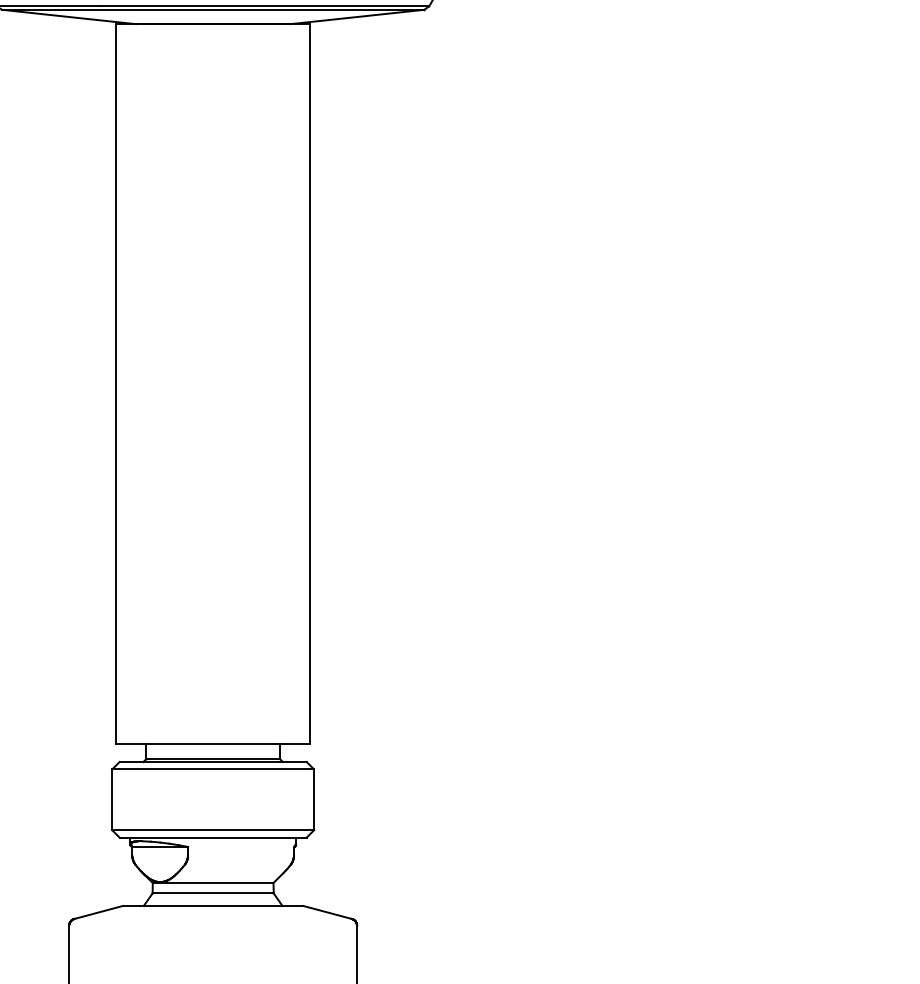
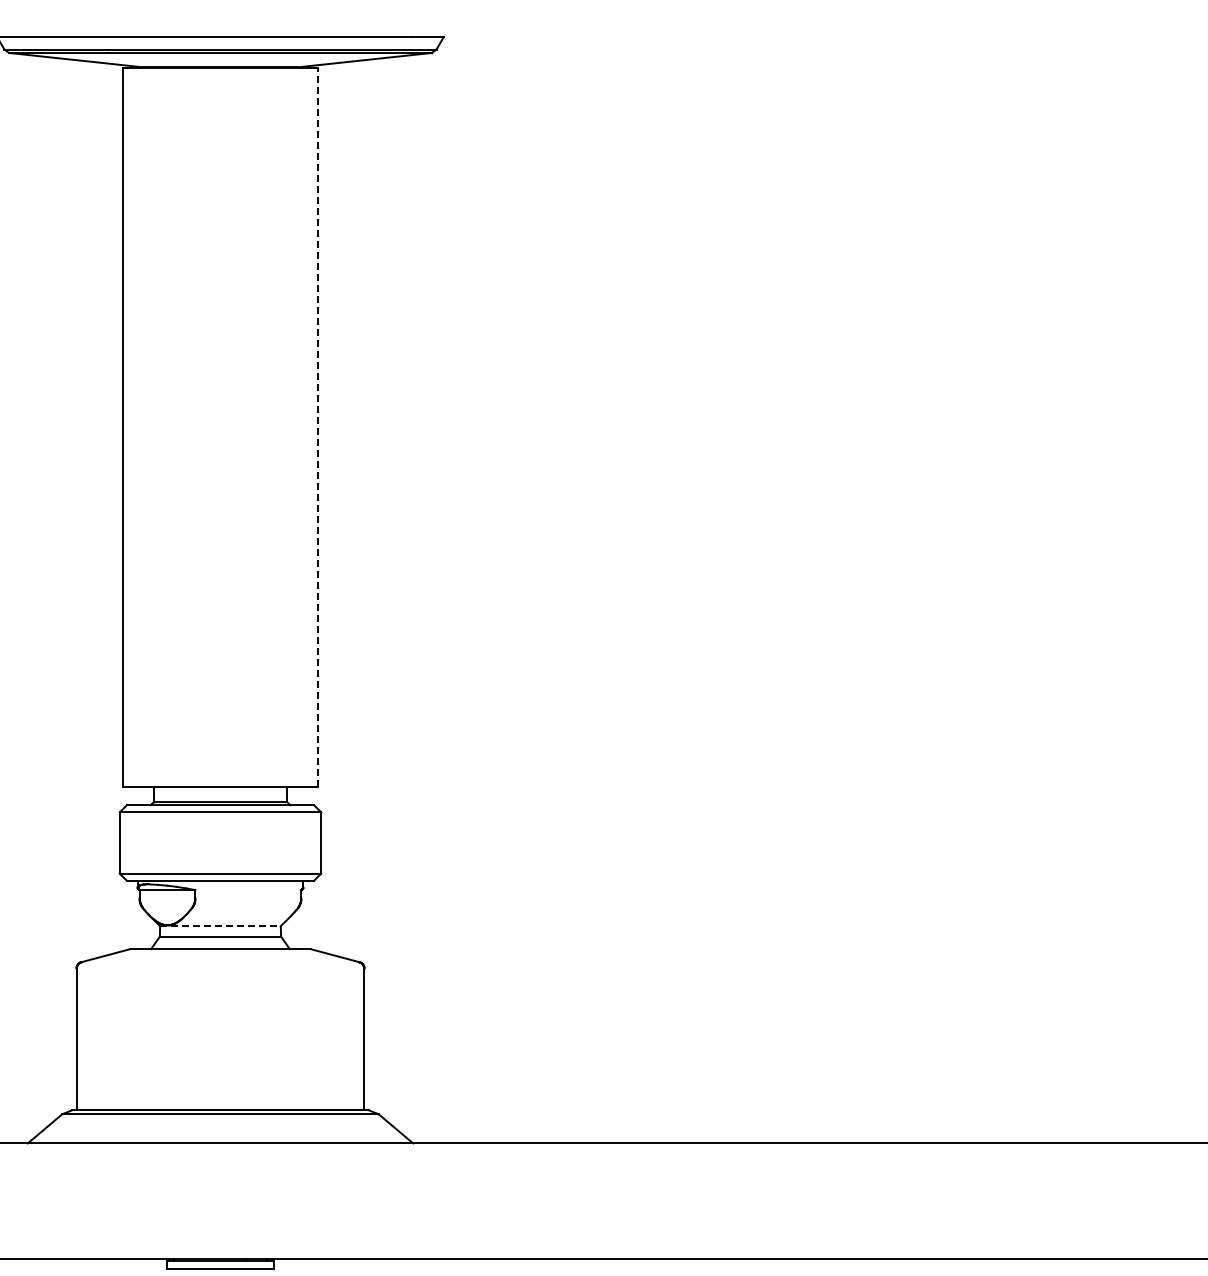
line: (310, 384) -> (317, 427), solid -> dashed
line: (213, 883) -> (220, 926), solid -> dashed

